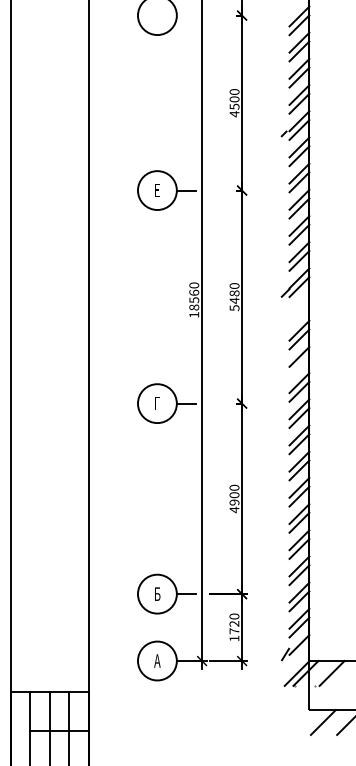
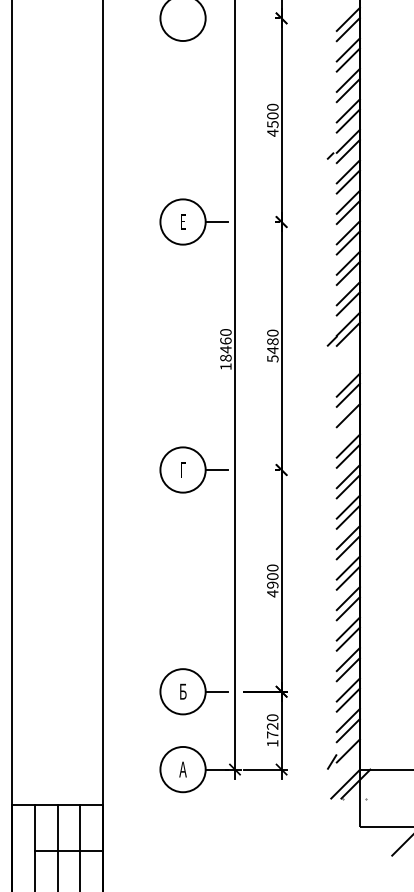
text: (194, 300) -> (226, 349), 18560 -> 18460
line: (331, 673) -> (385, 784), removed
line: (322, 722) -> (375, 841), removed

